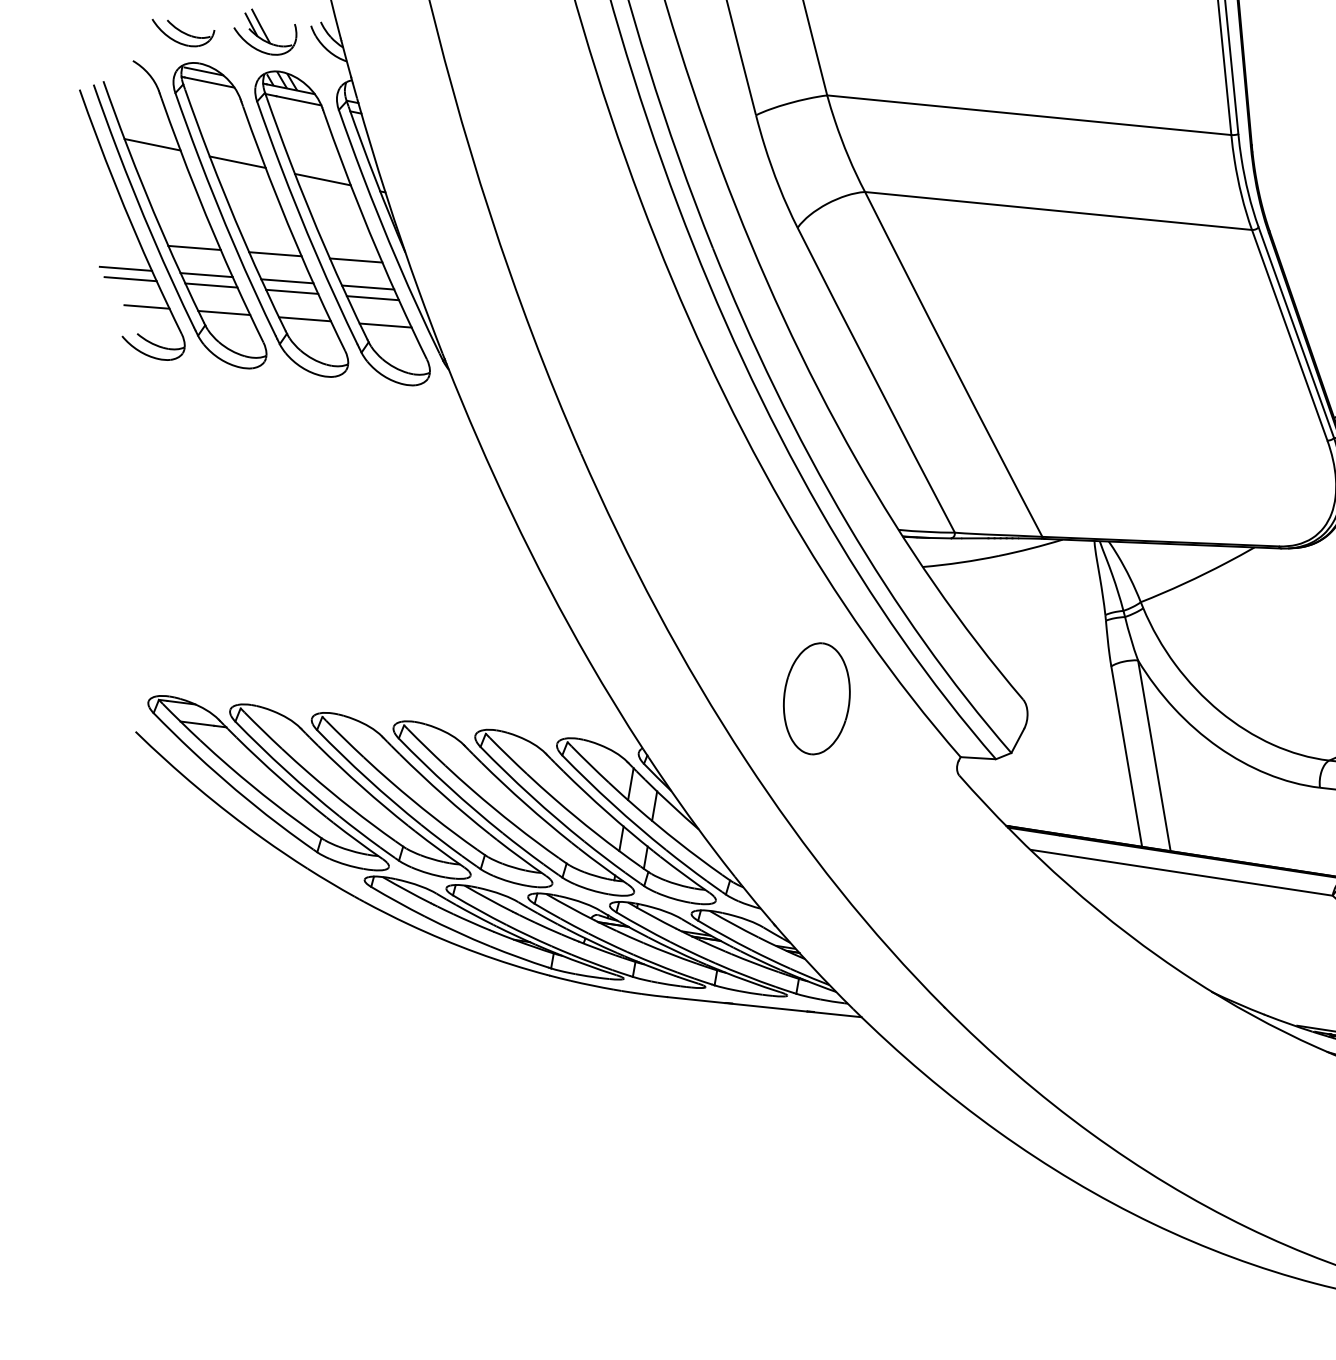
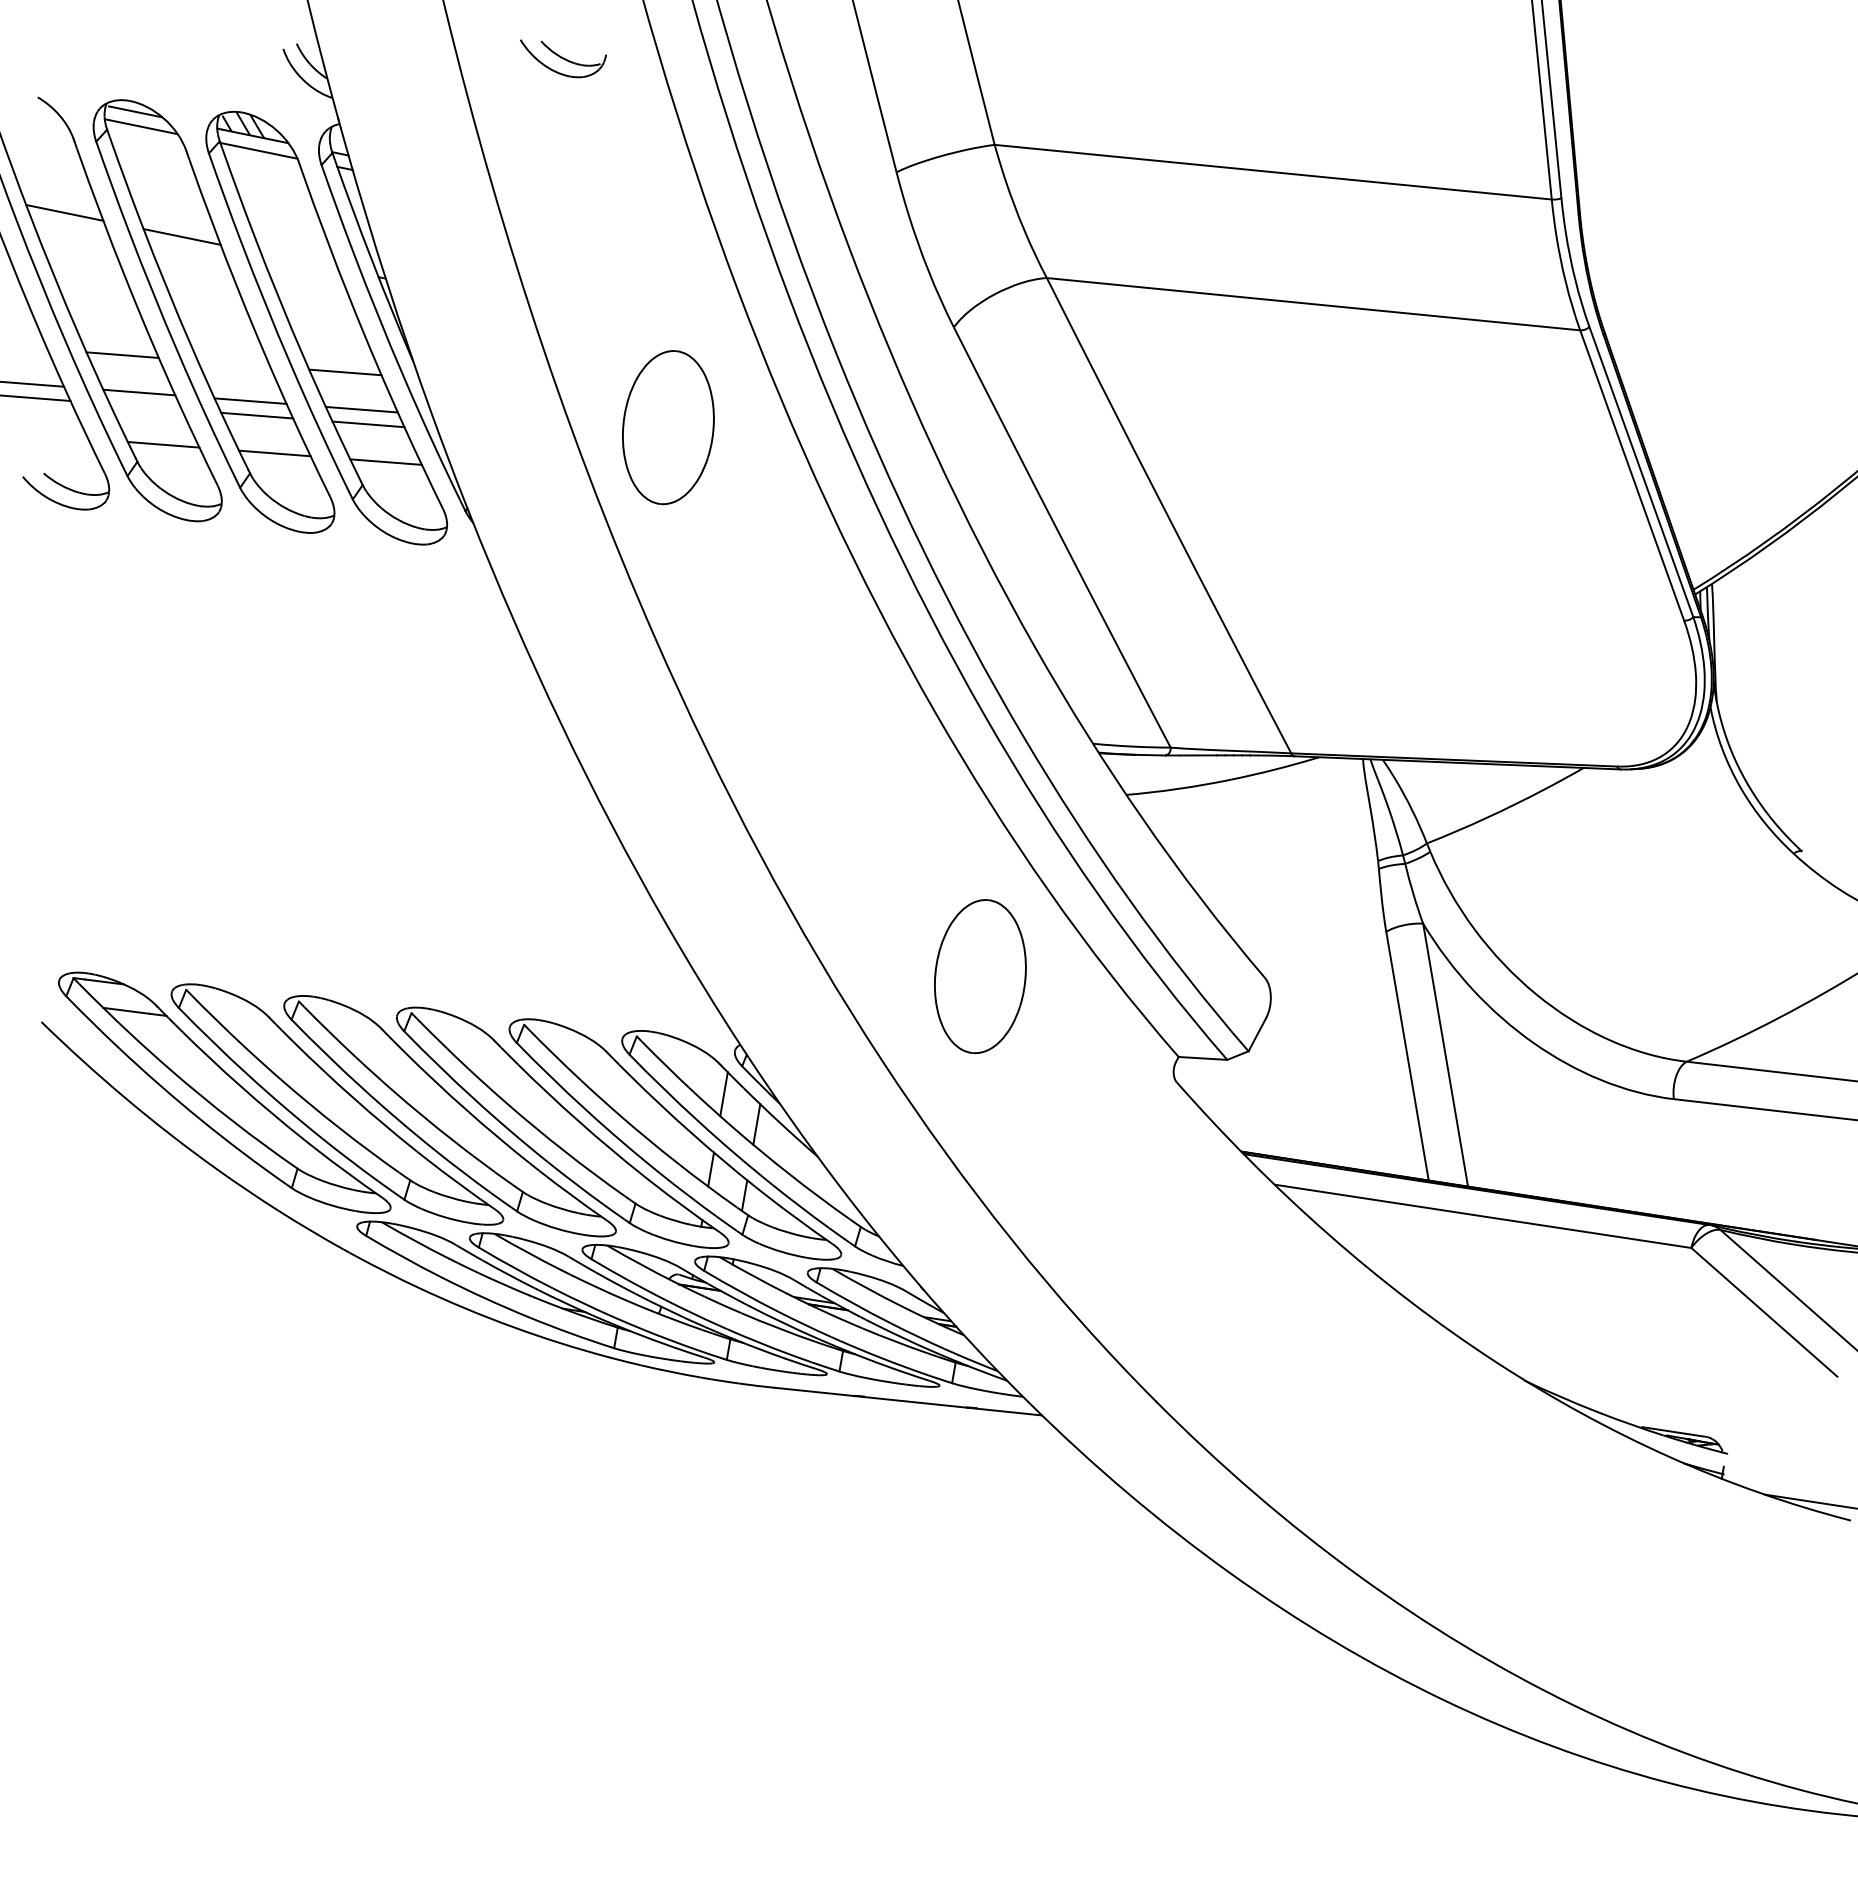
part: (183, 32) -> (563, 58), moved
part: (264, 32) -> (219, 57), removed
line: (322, 179) -> (299, 260), removed
line: (274, 254) -> (233, 363), removed
line: (211, 285) -> (145, 406), removed
part: (590, 300) -> (668, 427), added
line: (147, 306) -> (57, 436), removed

